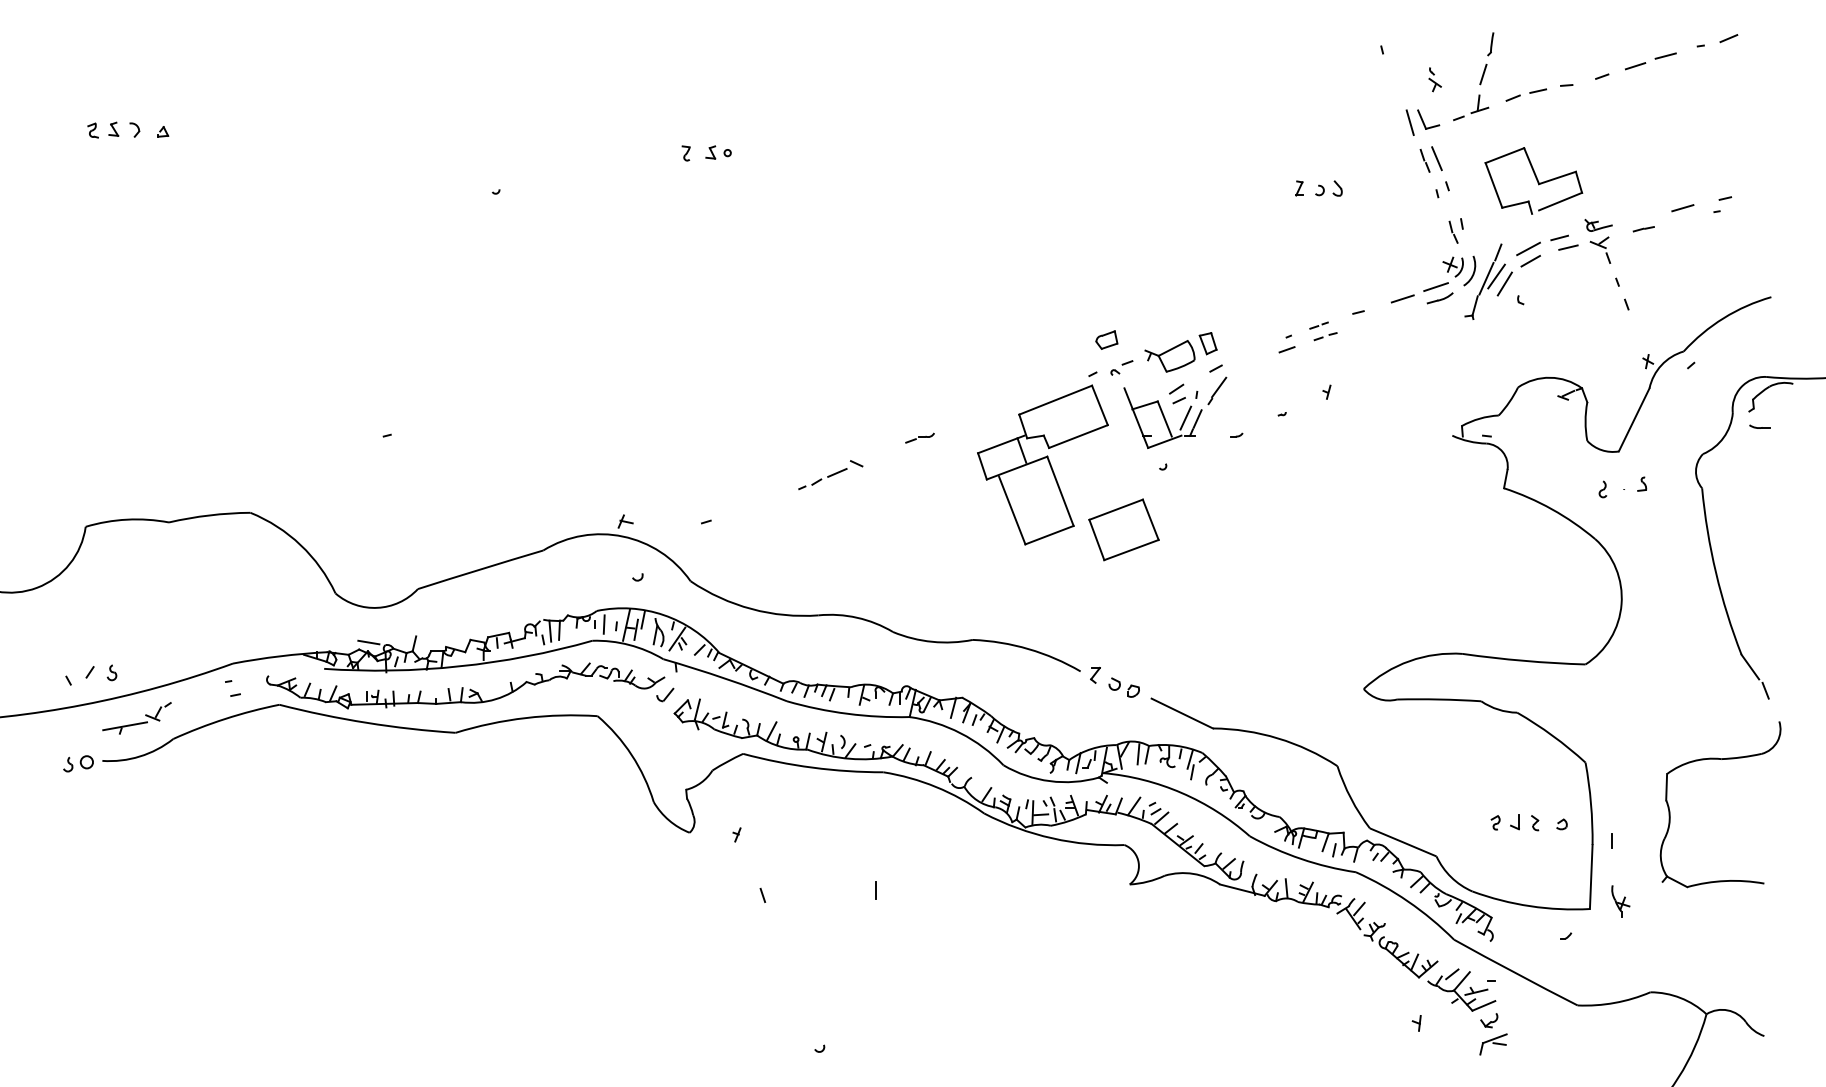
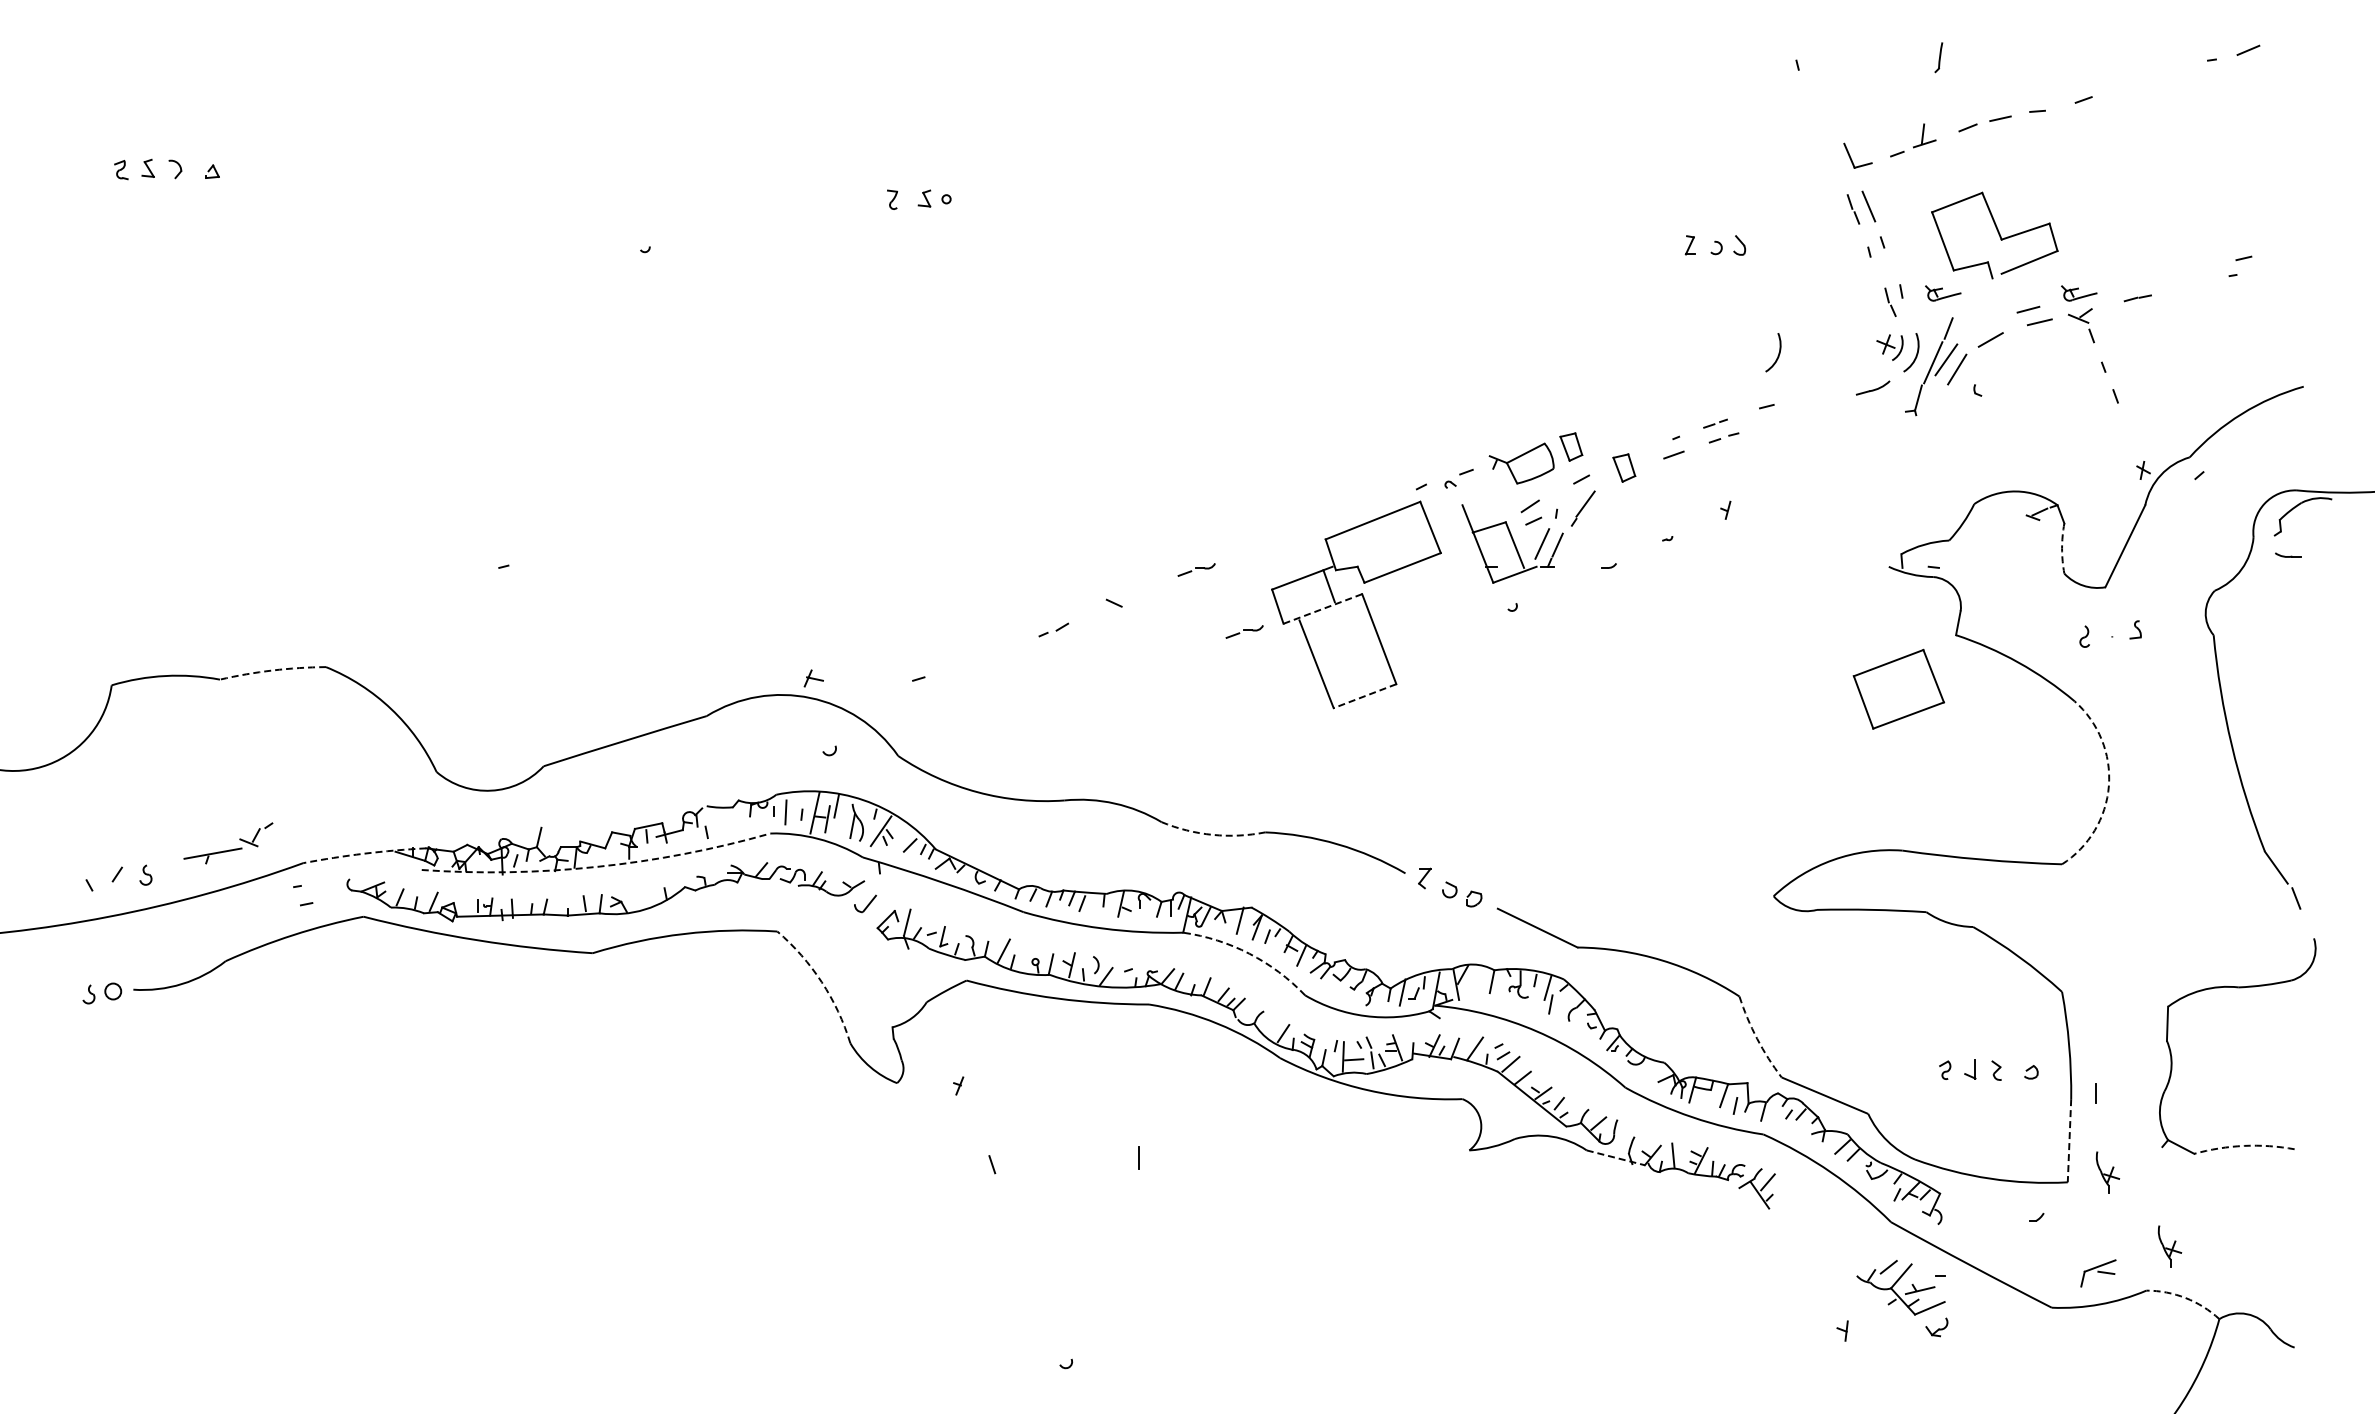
line: (1665, 55) -> (2166, 72), removed
line: (1635, 66) -> (2126, 86), removed
line: (1483, 74) -> (1929, 96), removed
part: (1435, 79) -> (1866, 103), removed
line: (1409, 122) -> (1833, 159), removed
line: (1682, 207) -> (2188, 270), removed
part: (1494, 225) -> (1943, 293), added
line: (1528, 248) -> (1987, 323), removed
arc: (1367, 270) -> (1778, 352), added
line: (1435, 287) -> (1867, 373), removed
line: (1402, 298) -> (1824, 388), removed
part: (1106, 340) -> (1439, 442), removed
part: (1249, 359) -> (1624, 467), added
arc: (1585, 421) -> (2062, 548), solid -> dashed
line: (1017, 467) -> (1323, 608), solid -> dashed
line: (837, 473) -> (1089, 615), removed
part: (956, 485) -> (1244, 631), added
arc: (209, 515) -> (272, 670), solid -> dashed
part: (1123, 529) -> (1898, 688), moved
line: (1049, 535) -> (1365, 696), solid -> dashed
arc: (1621, 603) -> (2108, 785), solid -> dashed
line: (550, 630) -> (715, 820), removed
line: (559, 630) -> (727, 819), removed
arc: (932, 641) -> (1212, 834), solid -> dashed
line: (368, 642) -> (479, 835), removed
arc: (280, 656) -> (364, 853), solid -> dashed
arc: (459, 666) -> (597, 866), solid -> dashed
part: (137, 723) -> (229, 849), moved
arc: (960, 733) -> (1249, 953), solid -> dashed
line: (1138, 754) -> (1480, 981), removed
arc: (631, 755) -> (821, 982), solid -> dashed
arc: (1351, 798) -> (1757, 1038), solid -> dashed
line: (1591, 876) -> (2069, 1140), solid -> dashed
arc: (1725, 880) -> (2244, 1145), solid -> dashed
line: (1242, 889) -> (1615, 1157), solid -> dashed
part: (1400, 949) -> (1821, 1235), removed
part: (1668, 958) -> (2169, 1246), added
arc: (1680, 998) -> (2185, 1298), solid -> dashed
part: (1493, 1044) -> (2098, 1273), moved

